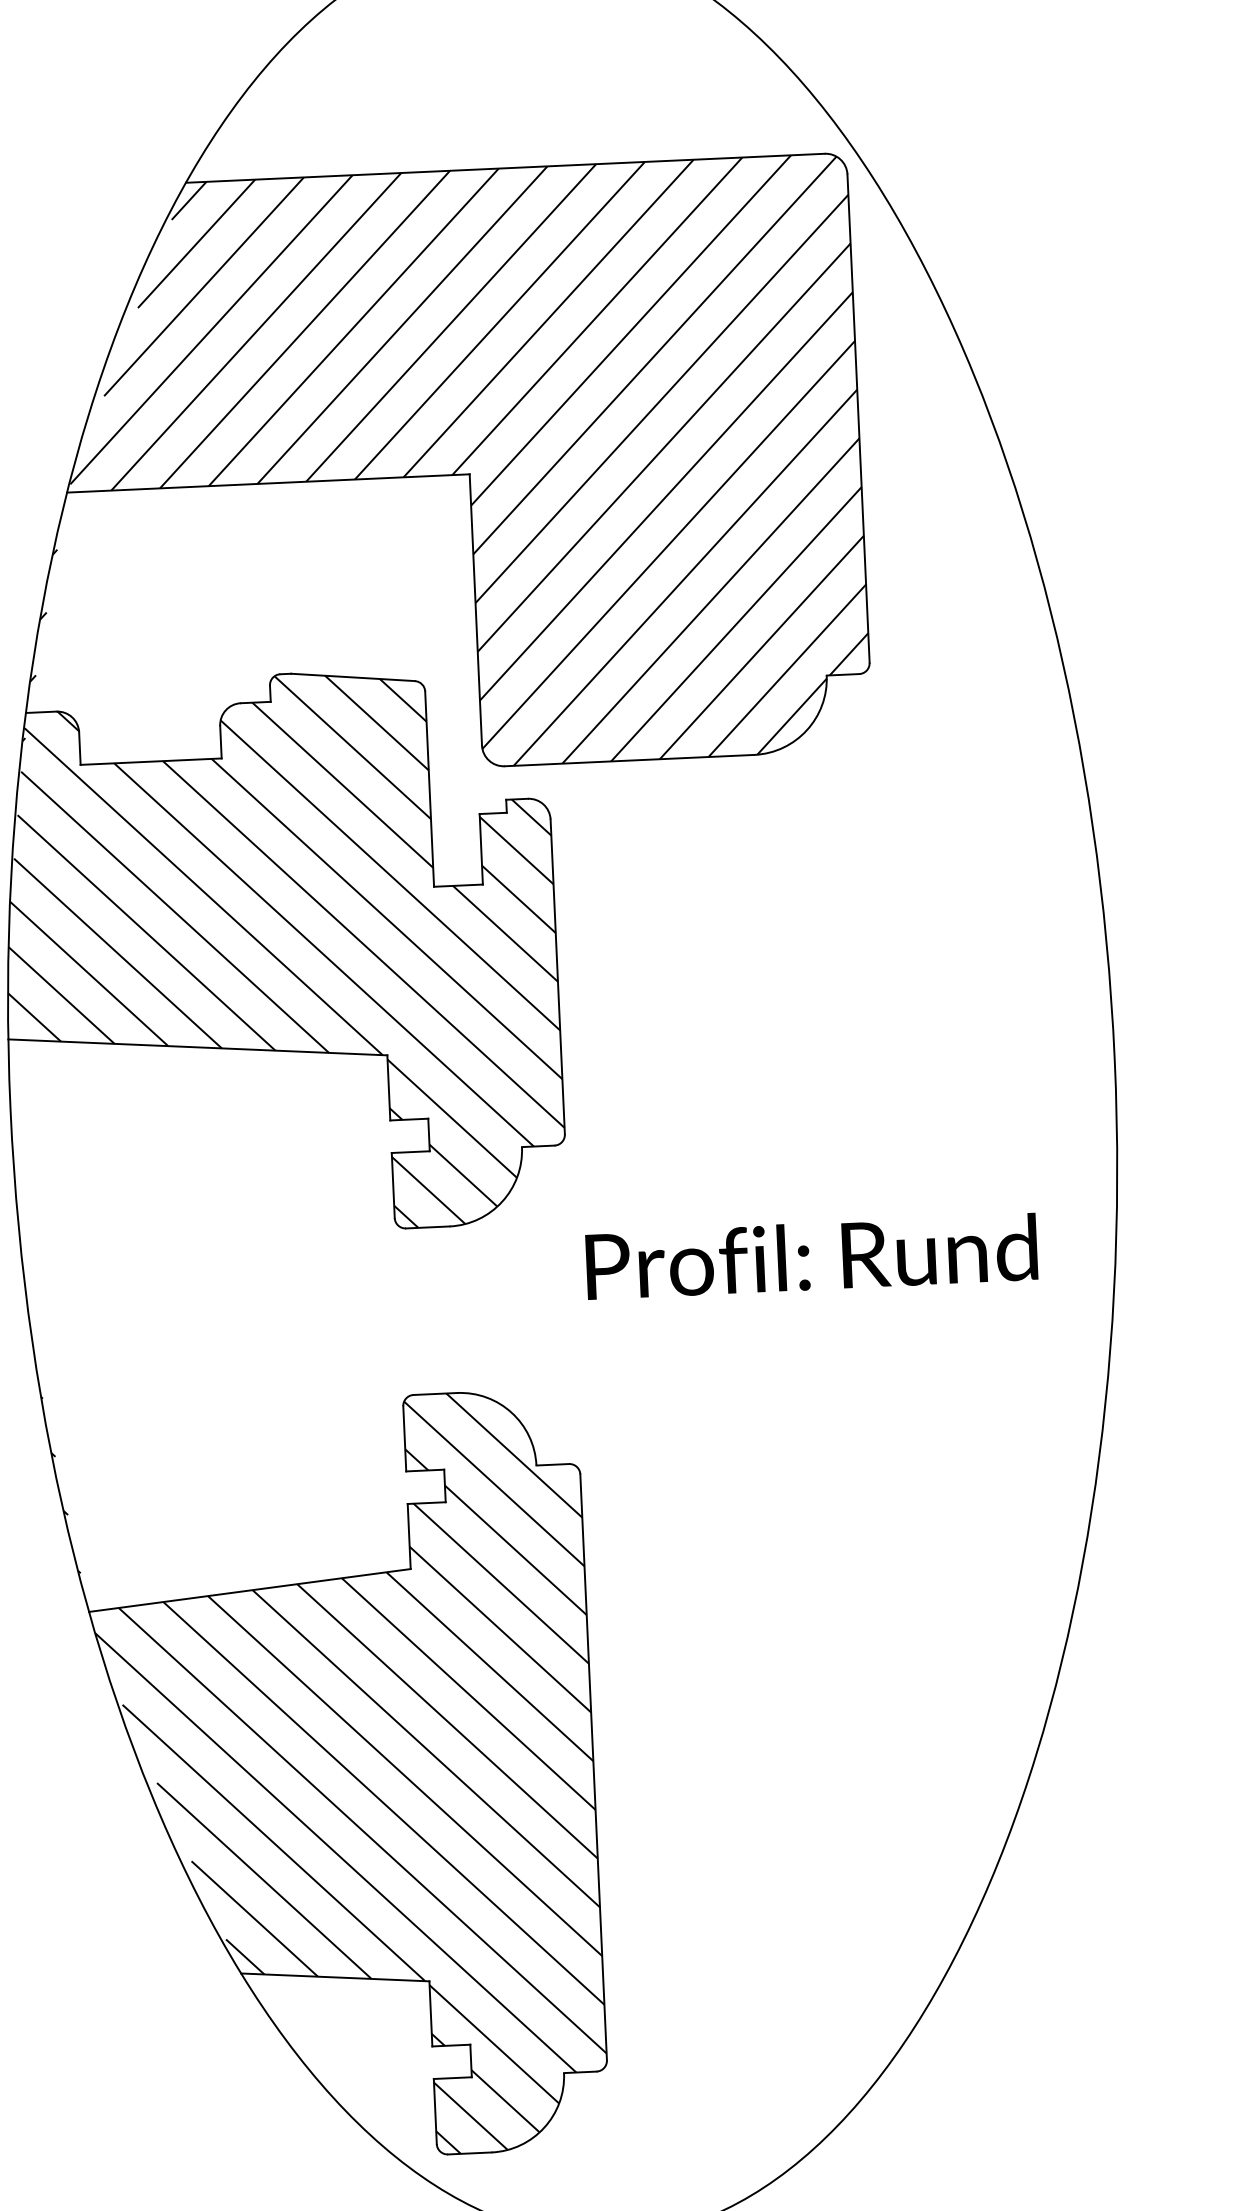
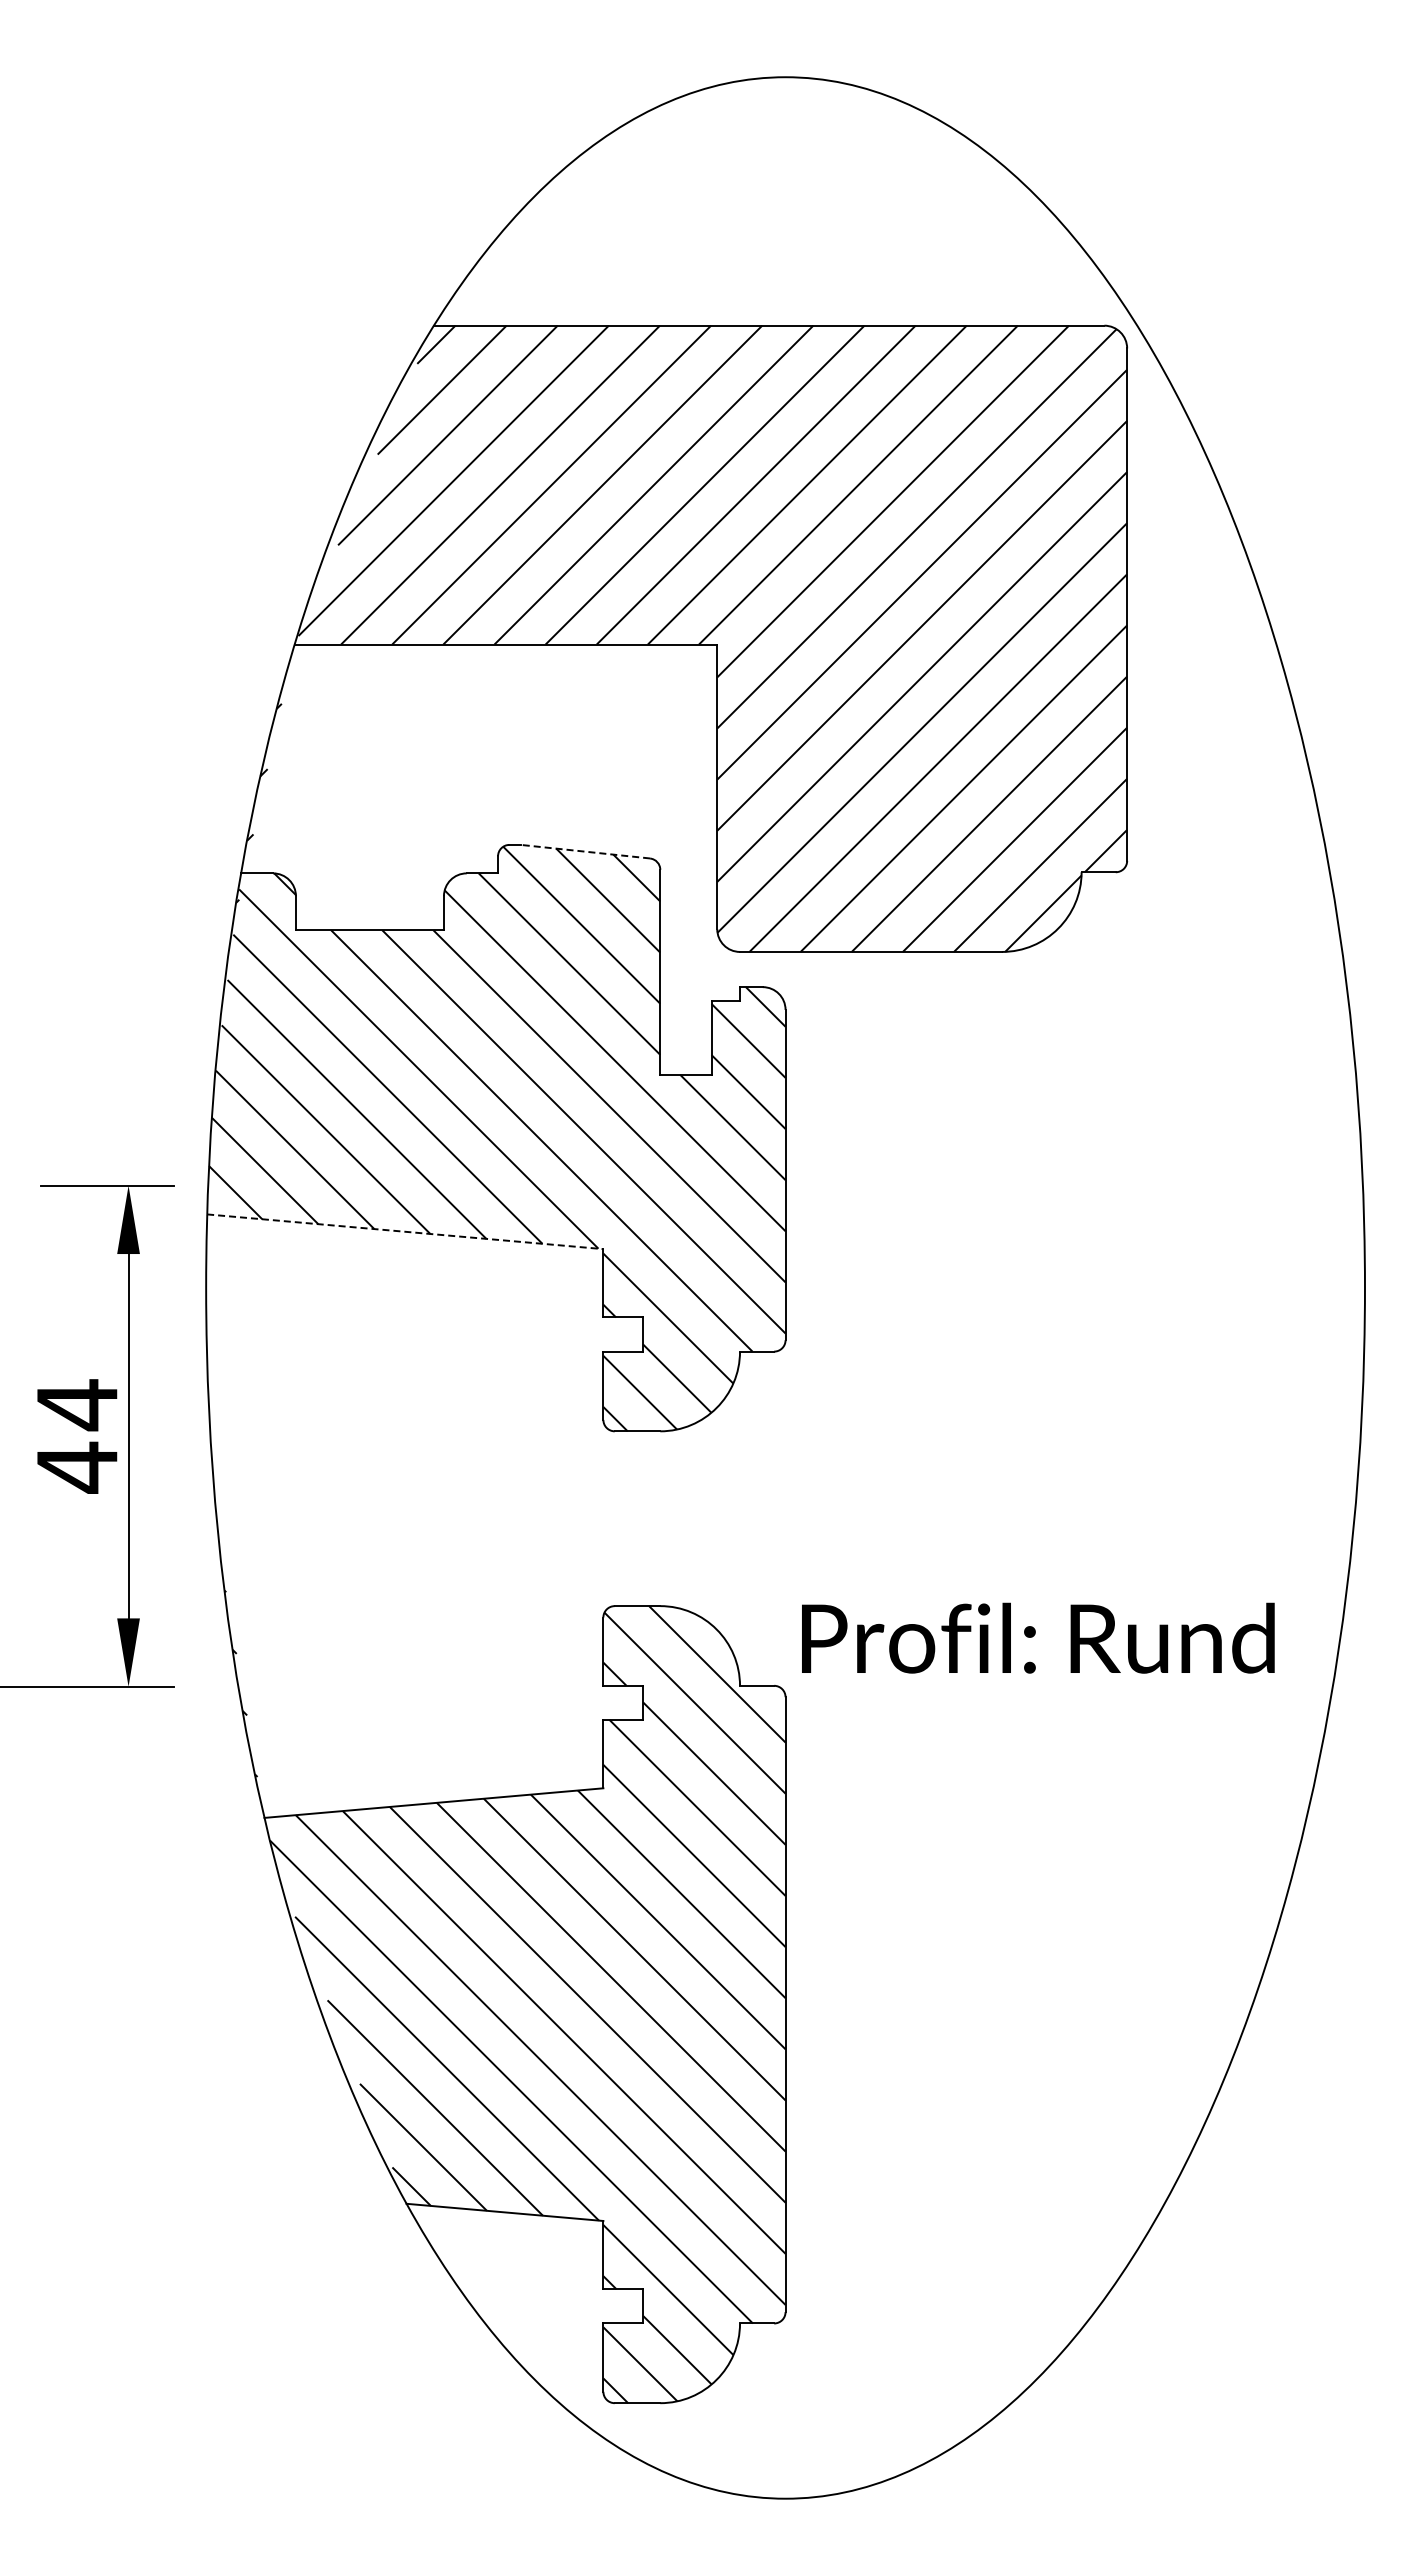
line: (353, 677) -> (585, 851), solid -> dashed
line: (198, 1047) -> (405, 1231), solid -> dashed
text: (811, 1256) -> (1038, 1637), moved

